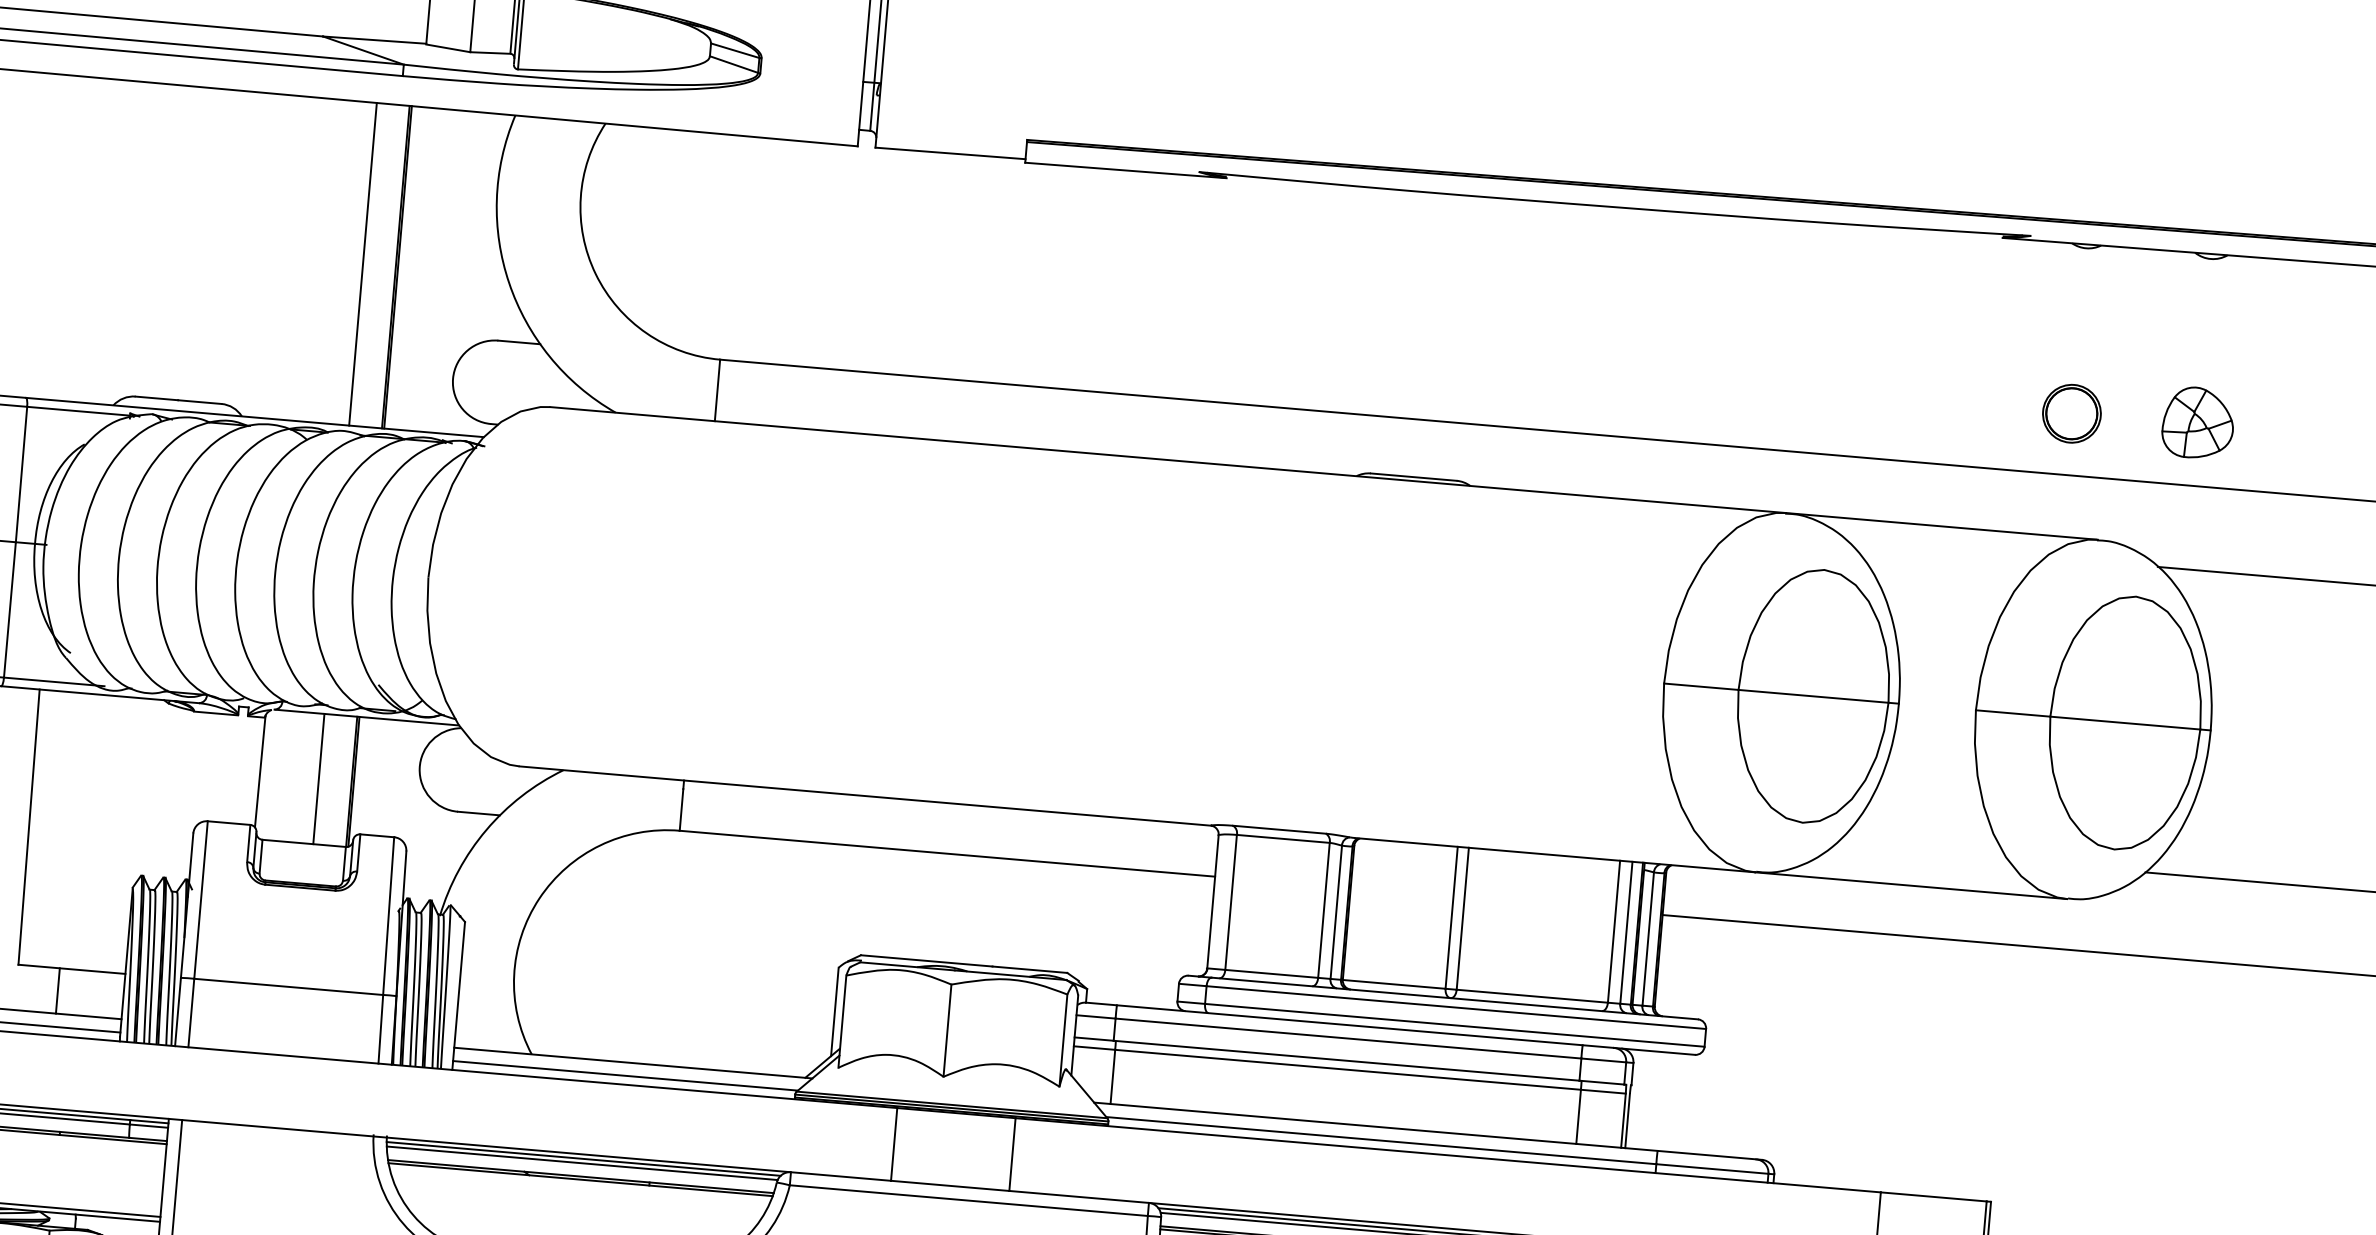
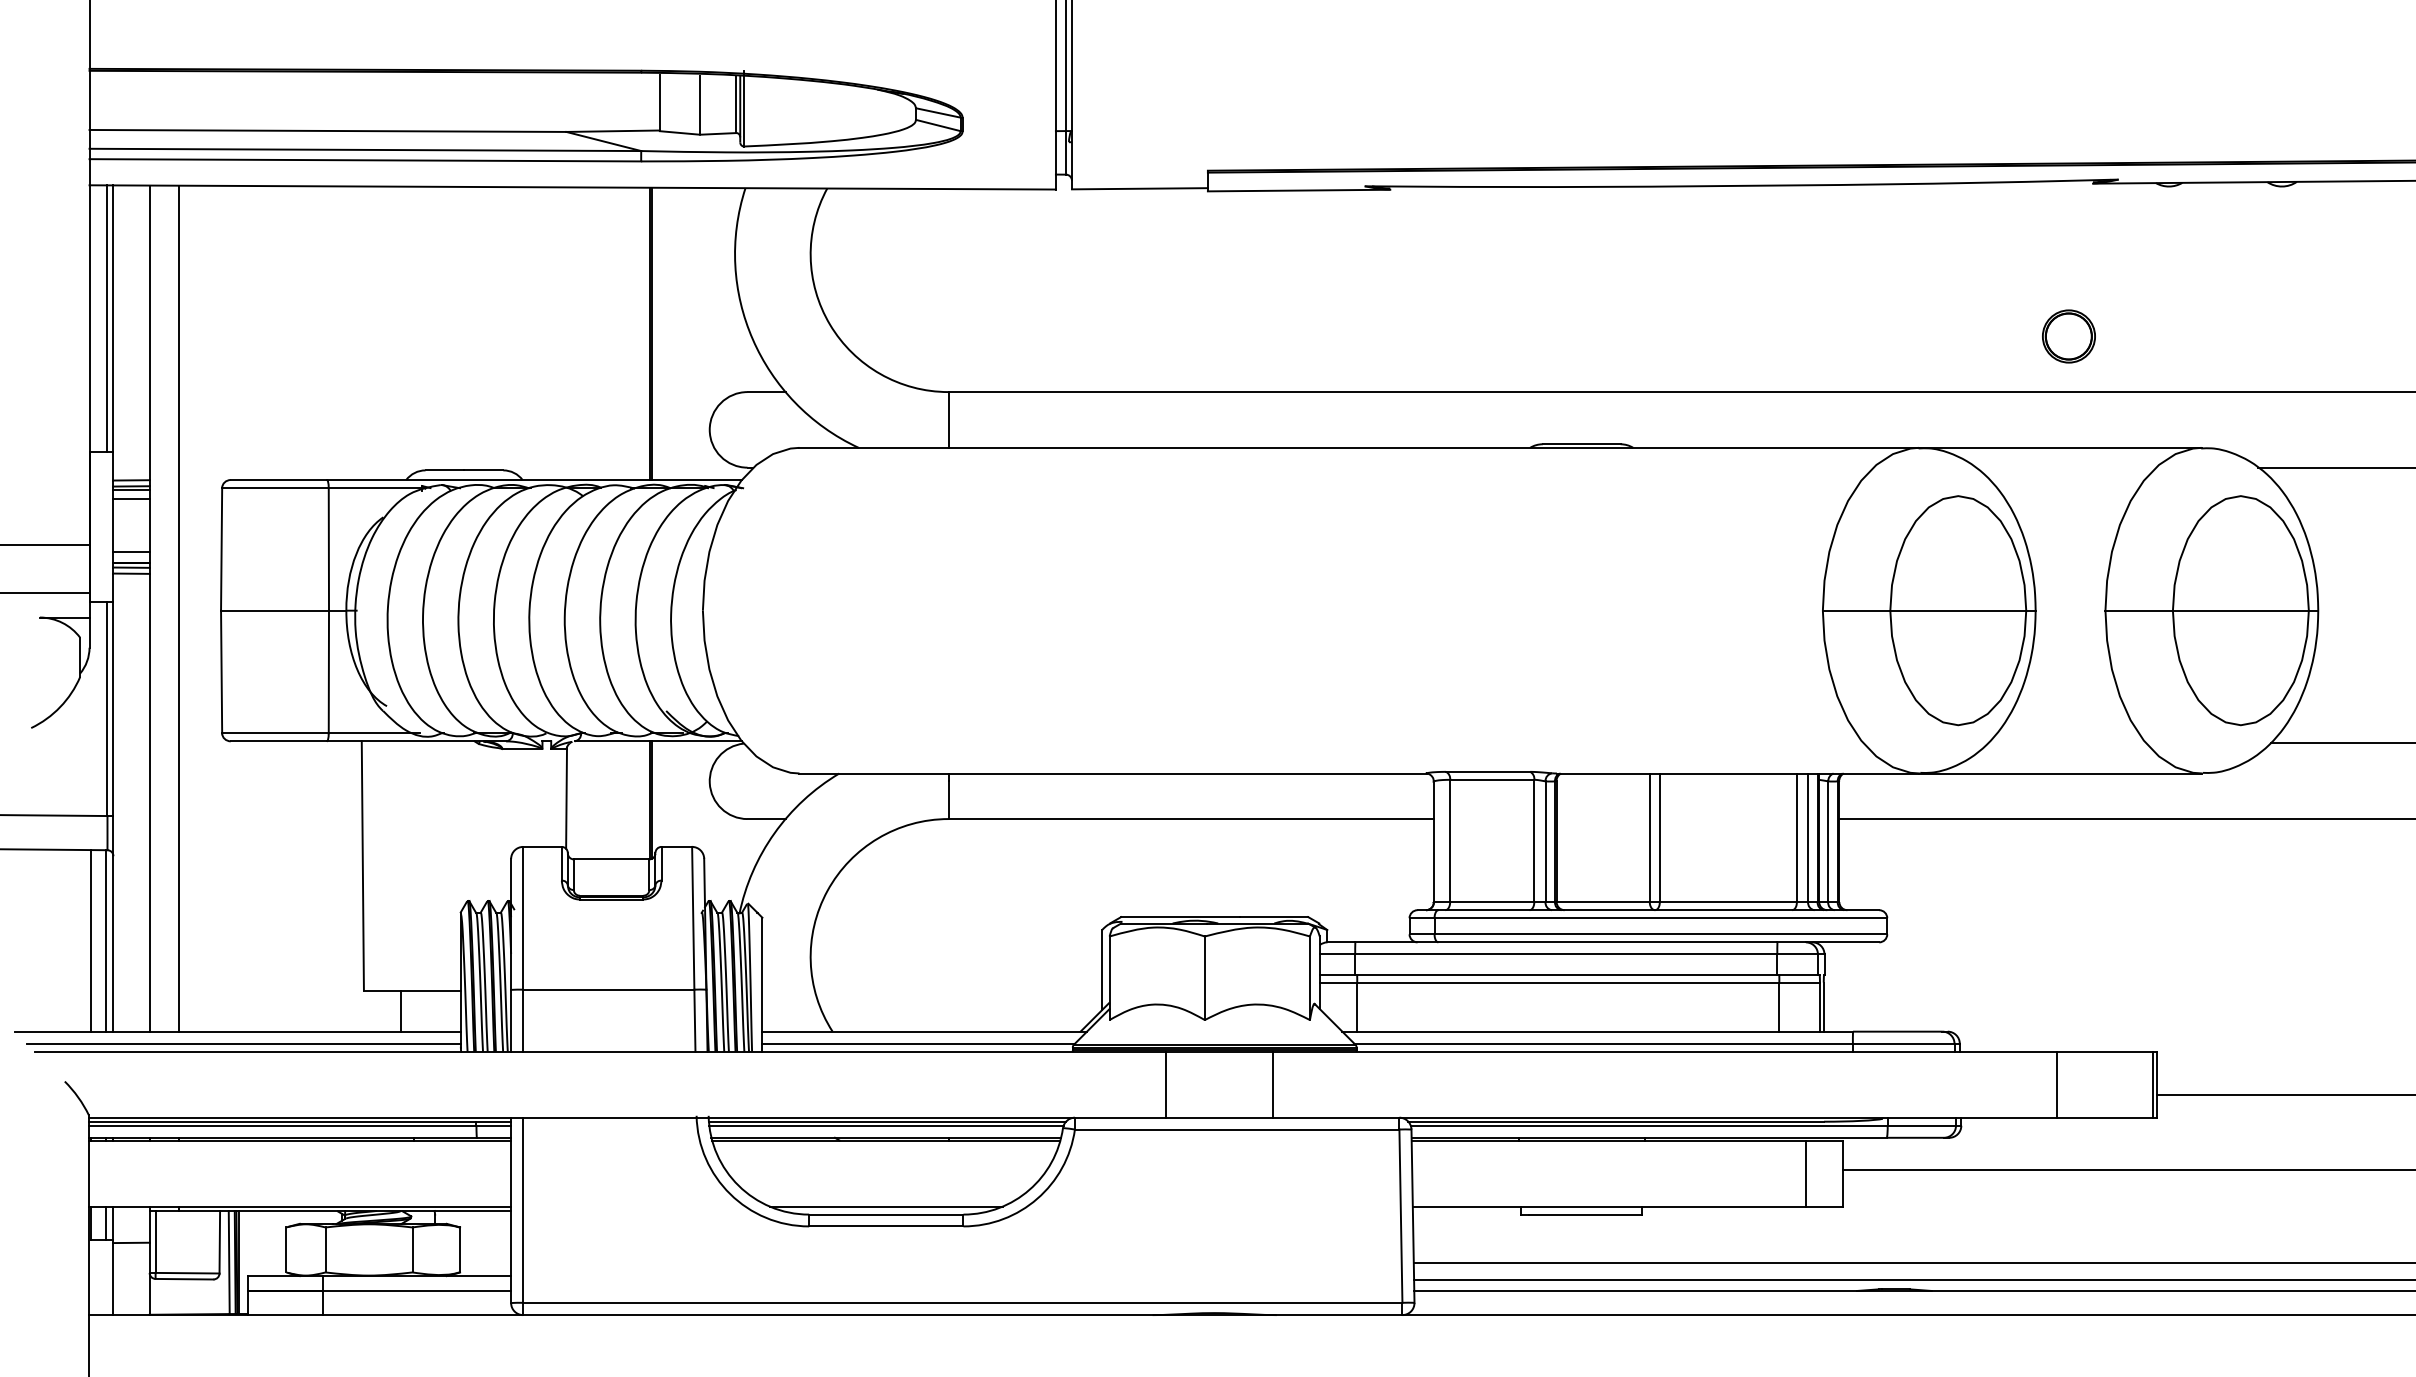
line: (362, 263) -> (619, 333), removed
part: (2071, 413) -> (2068, 336), moved
part: (2197, 422) -> (2282, 334), removed
line: (318, 779) -> (619, 800), removed

